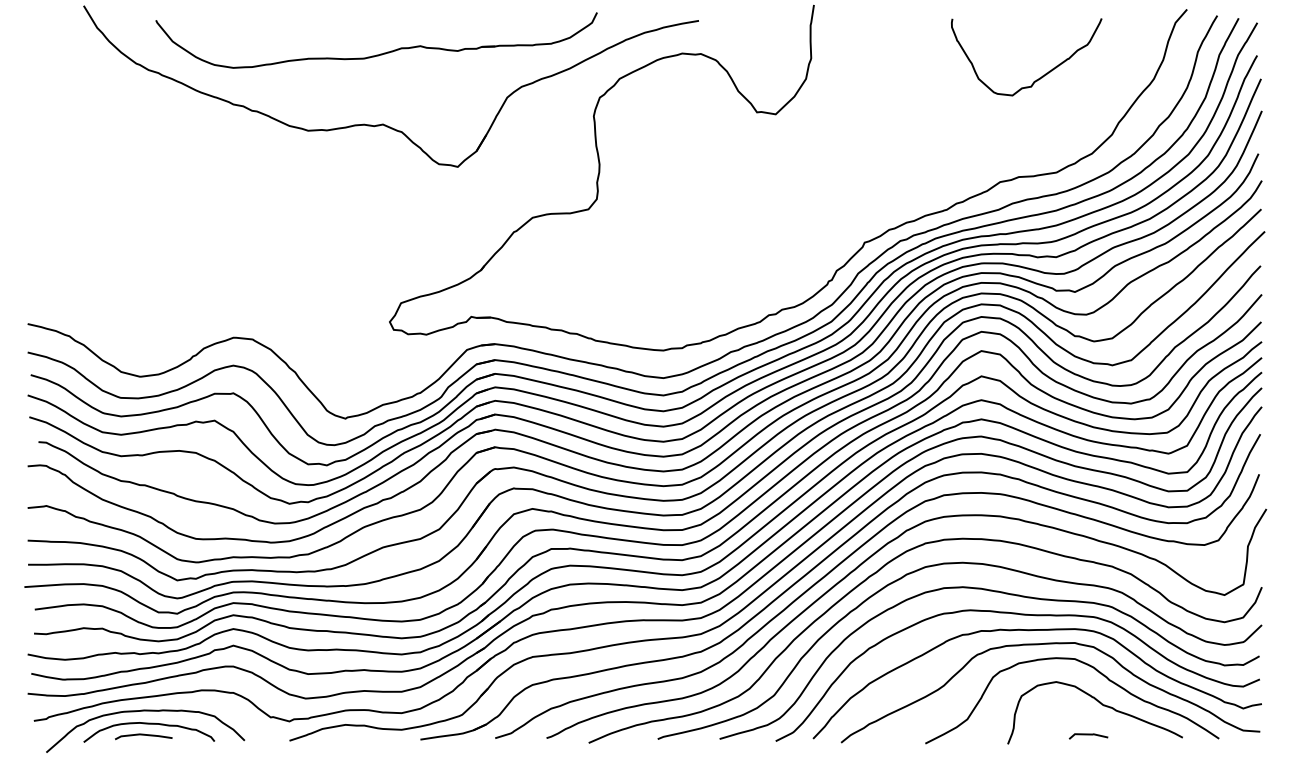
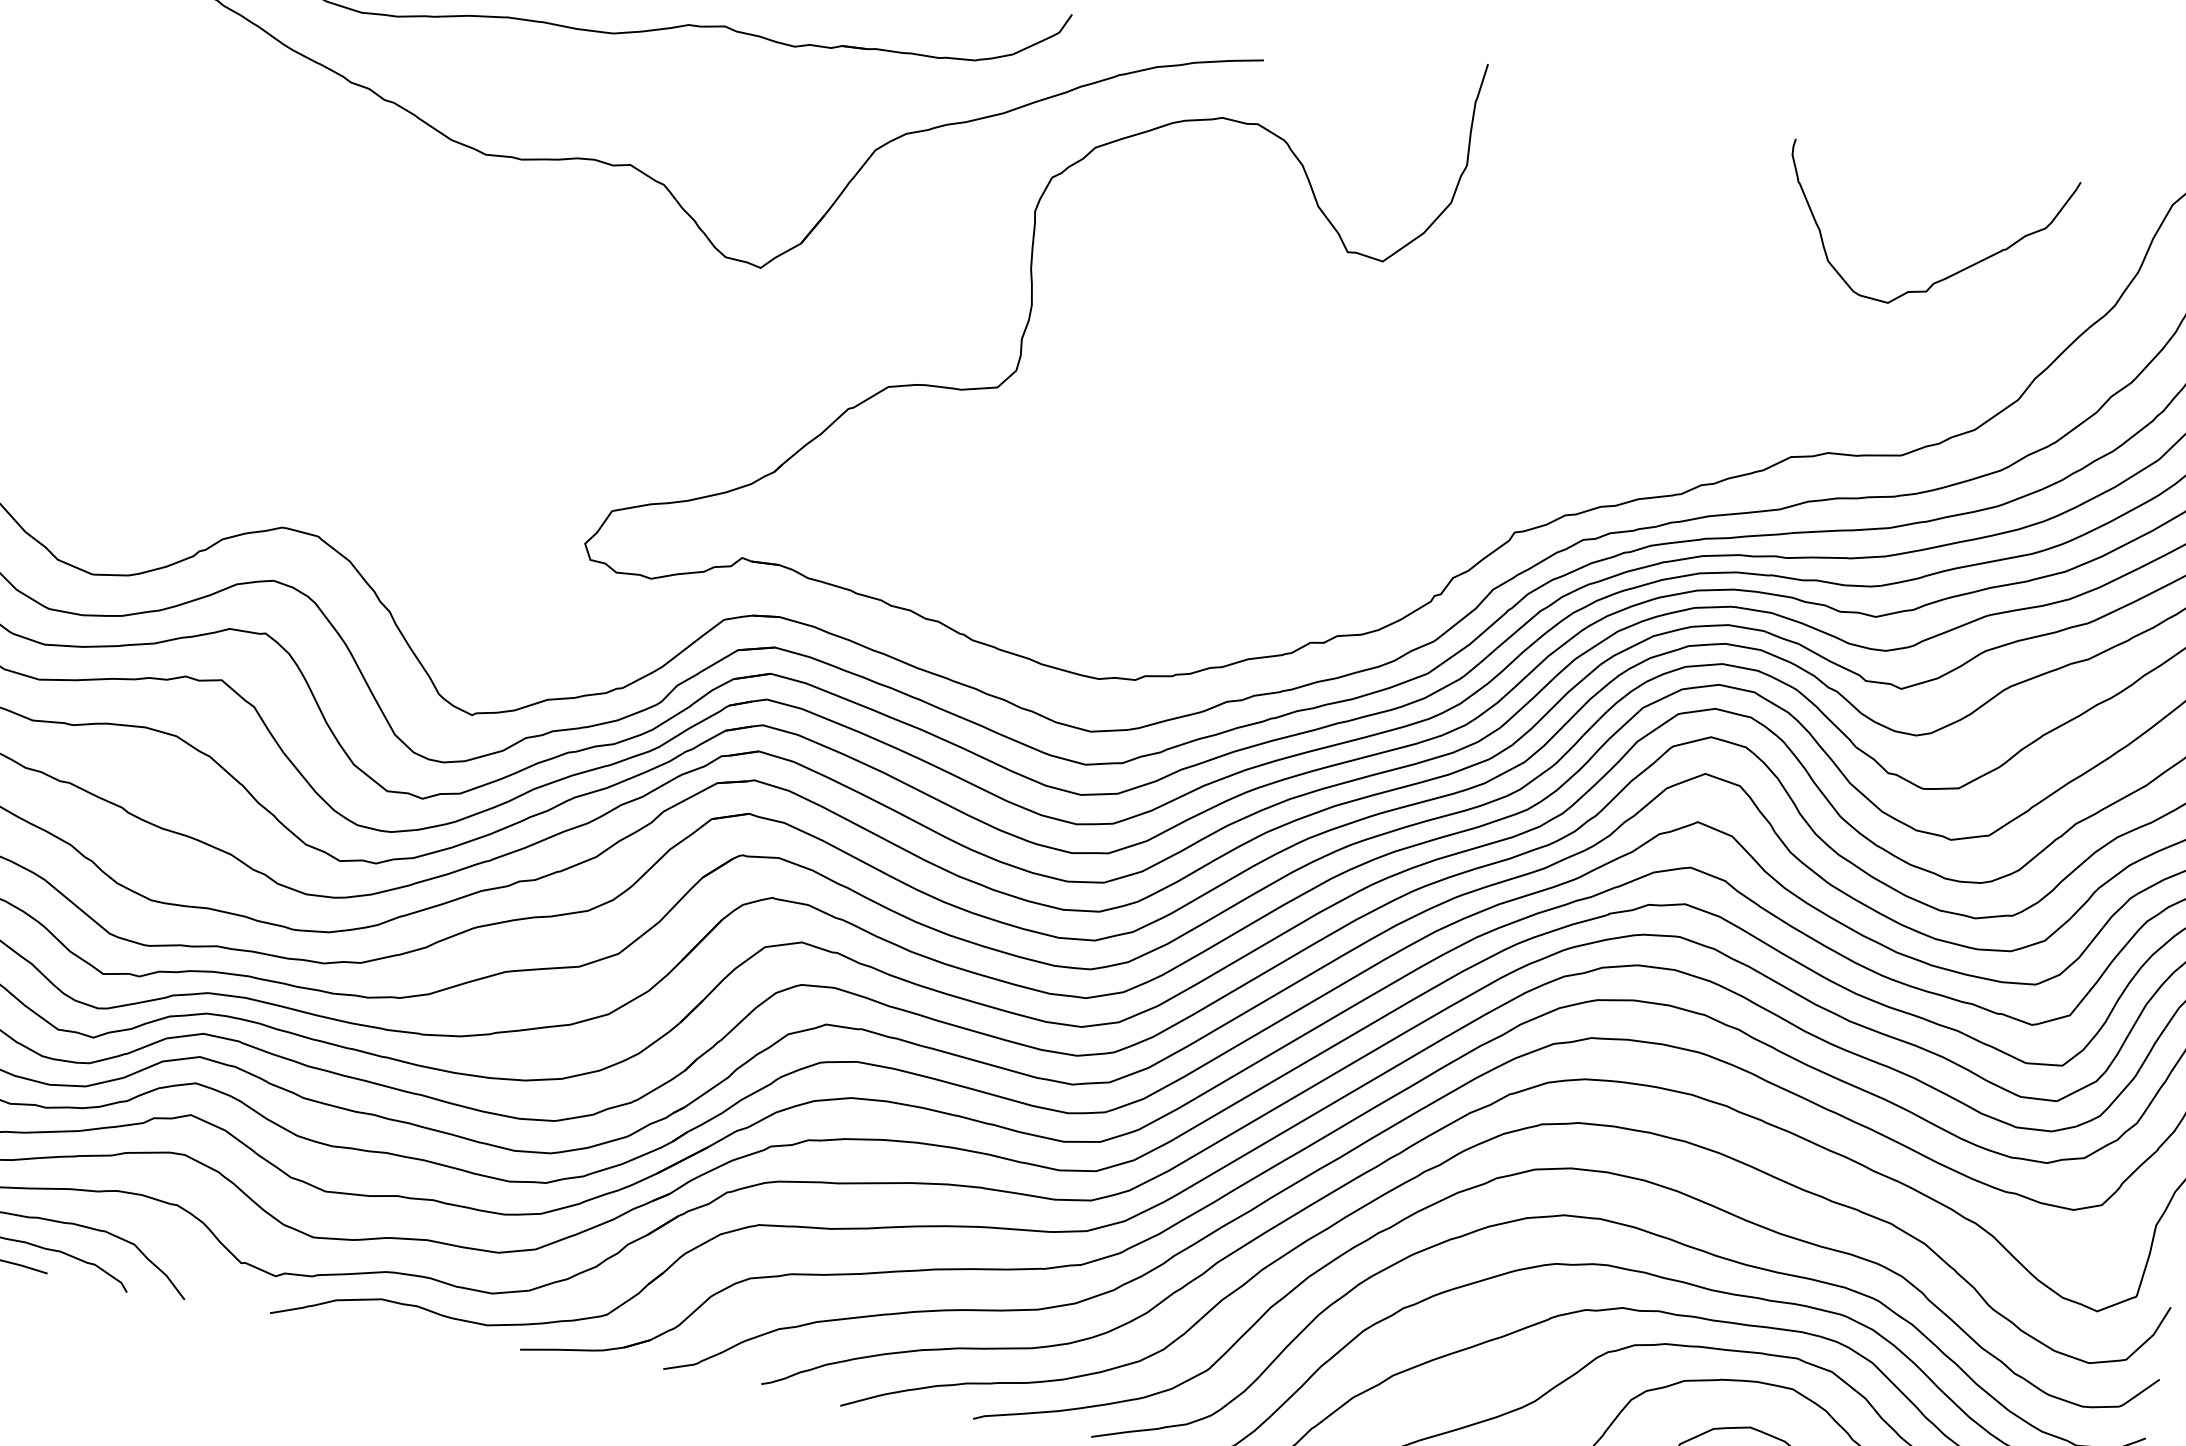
curve: (1039, 77) -> (1944, 276), moved

